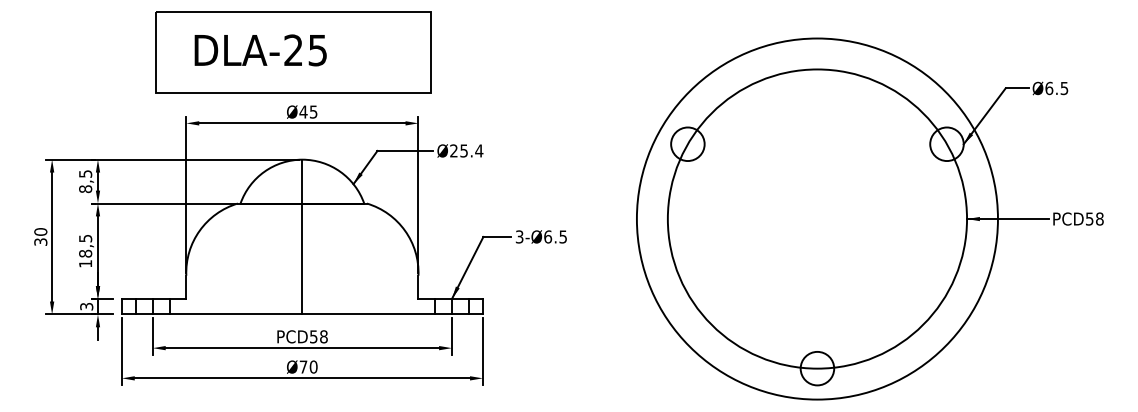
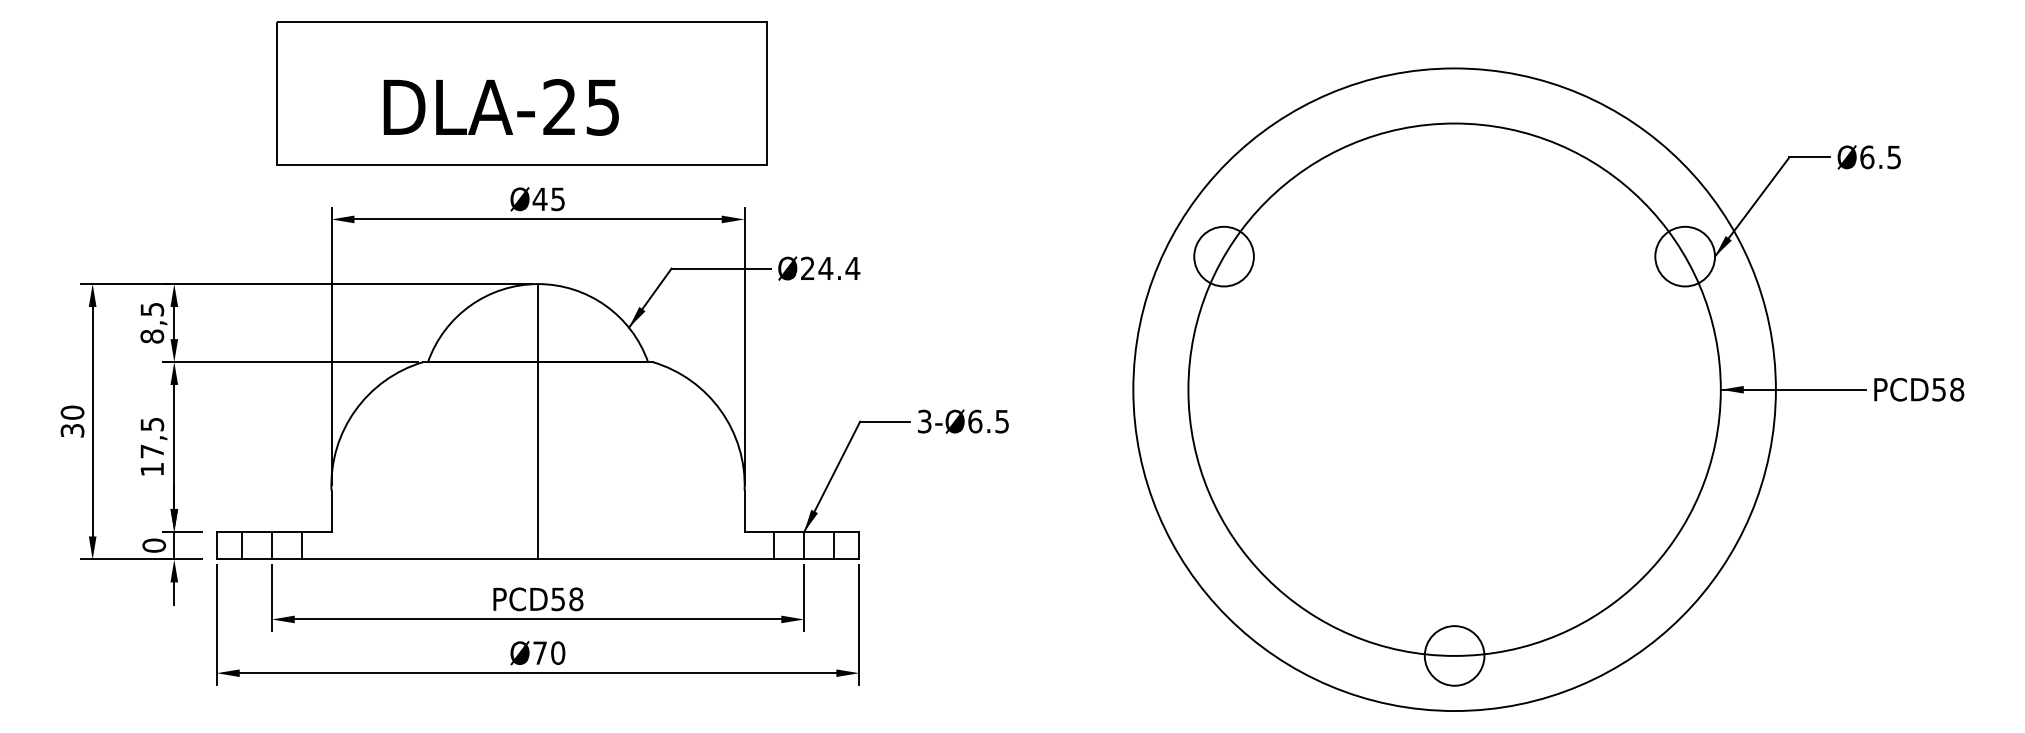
text: (260, 50) -> (500, 107), moved
text: (463, 150) -> (824, 267), Ø25.4 -> Ø24.4
text: (85, 253) -> (152, 451), 18,5 -> 17,5
text: (86, 306) -> (153, 545), 3 -> 0

